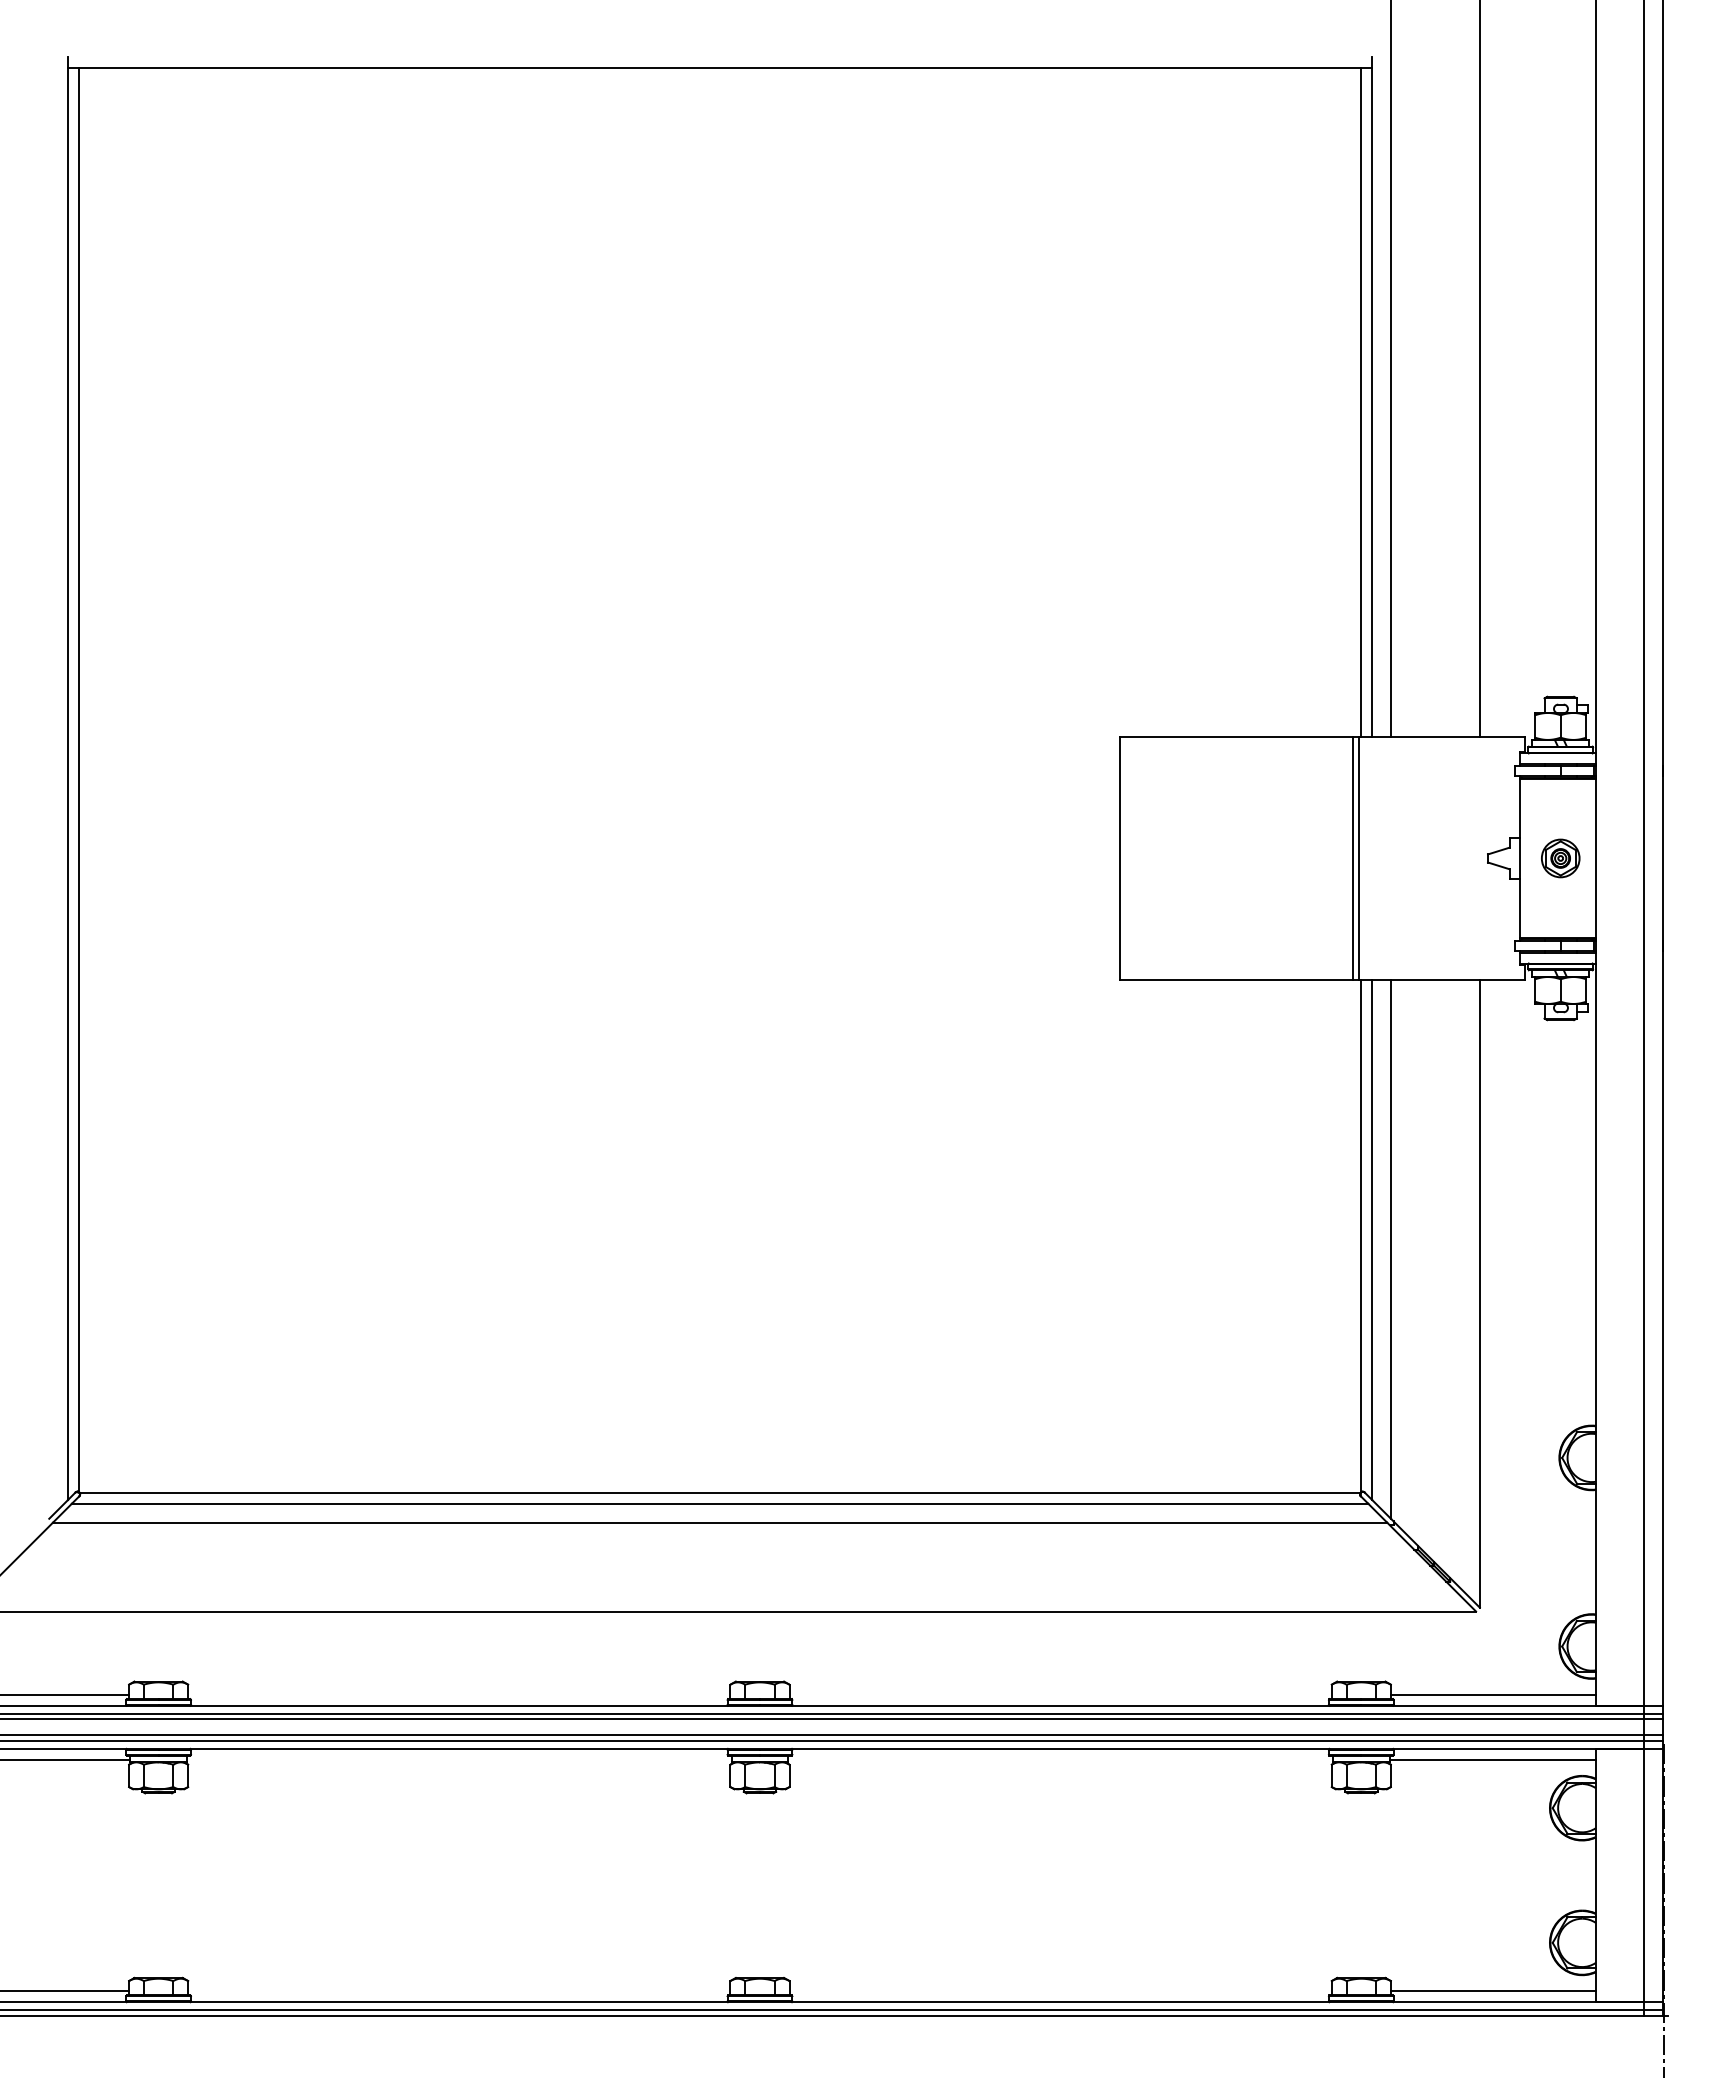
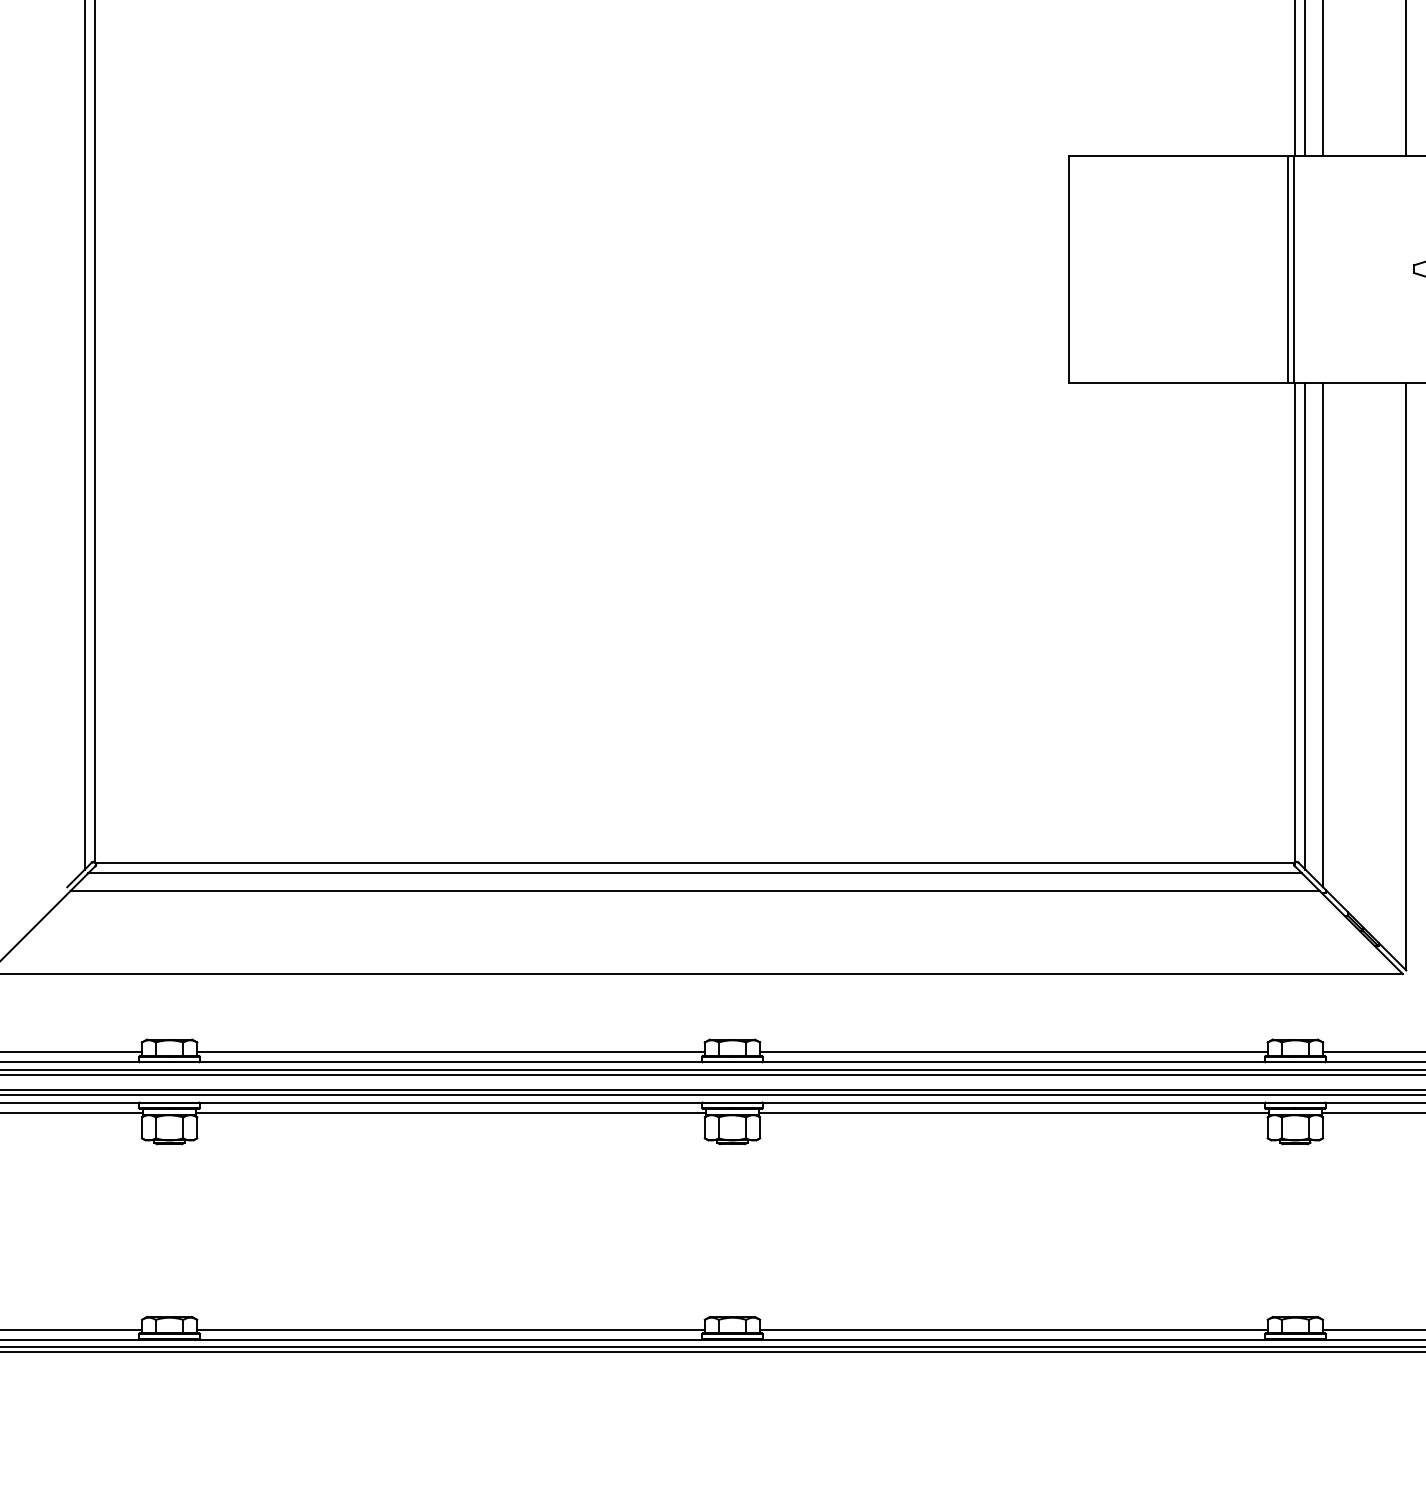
line: (459, 1695) -> (451, 1052), added
line: (1060, 1695) -> (1013, 1052), added
line: (458, 1759) -> (450, 1112), added
line: (1060, 1759) -> (1013, 1112), added
line: (459, 1991) -> (451, 1329), added
line: (1060, 1991) -> (1013, 1329), added

